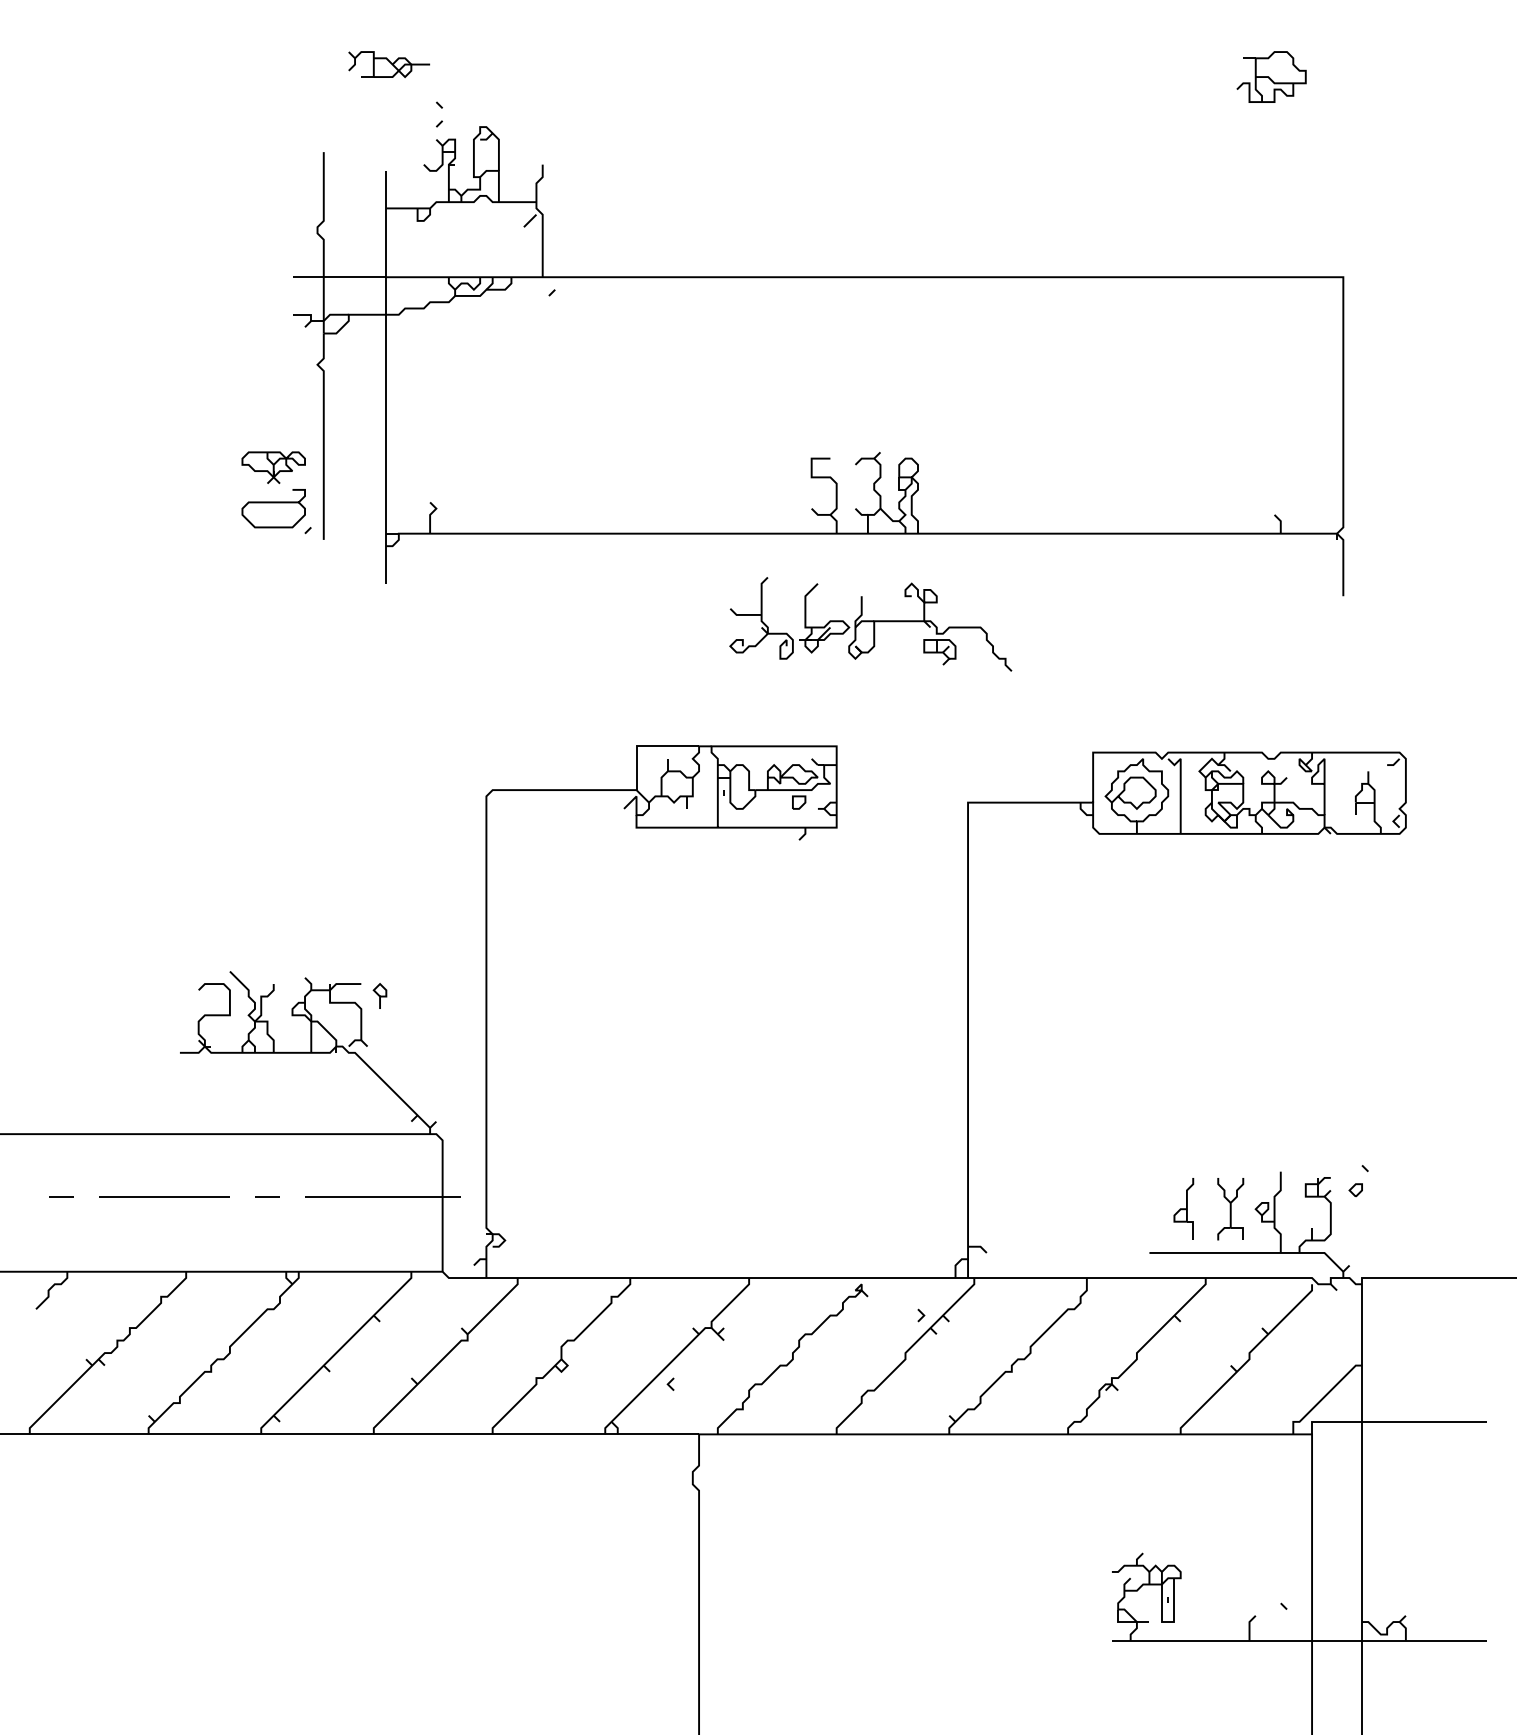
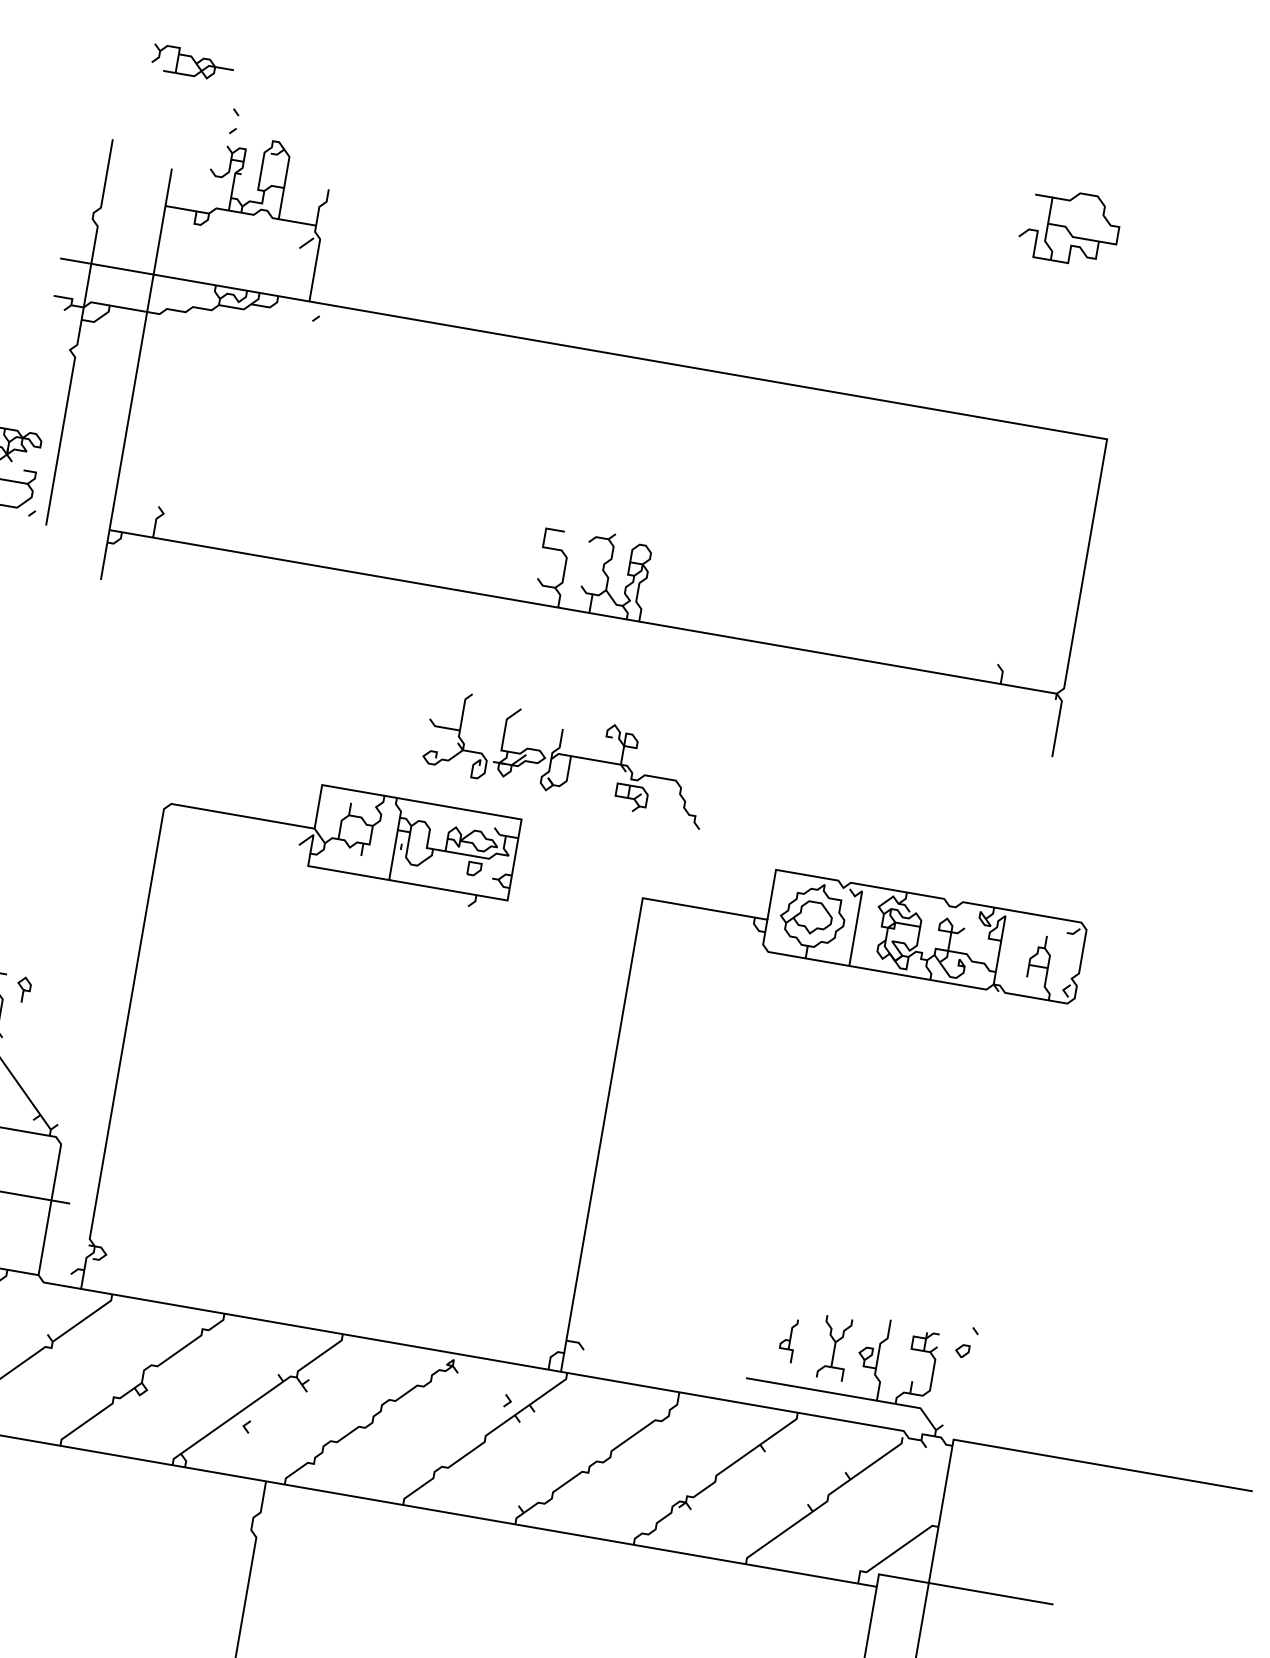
part: (1271, 76) -> (1070, 226), size x1.4
part: (870, 624) -> (566, 758), moved
part: (1183, 1208) -> (787, 1339), size x0.7

